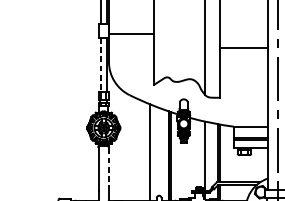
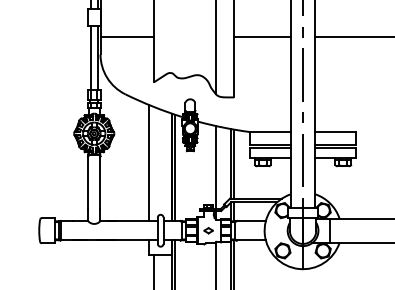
line: (130, 34) -> (126, 37), moved
line: (100, 65) -> (90, 58), dashed -> solid
line: (108, 168) -> (100, 182), dashed -> solid

